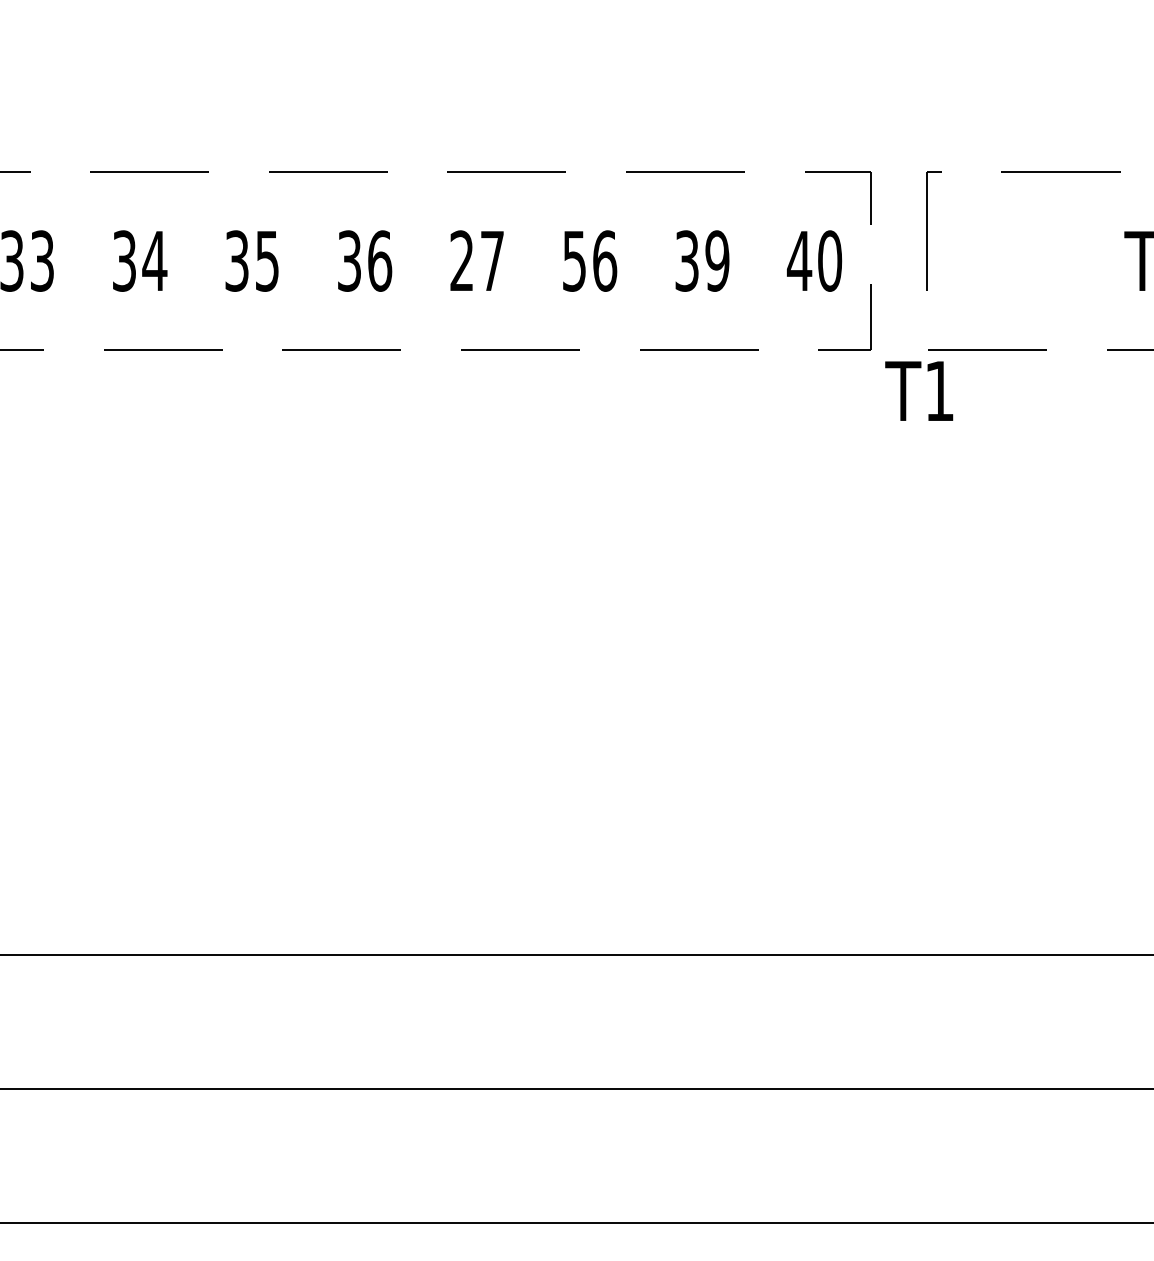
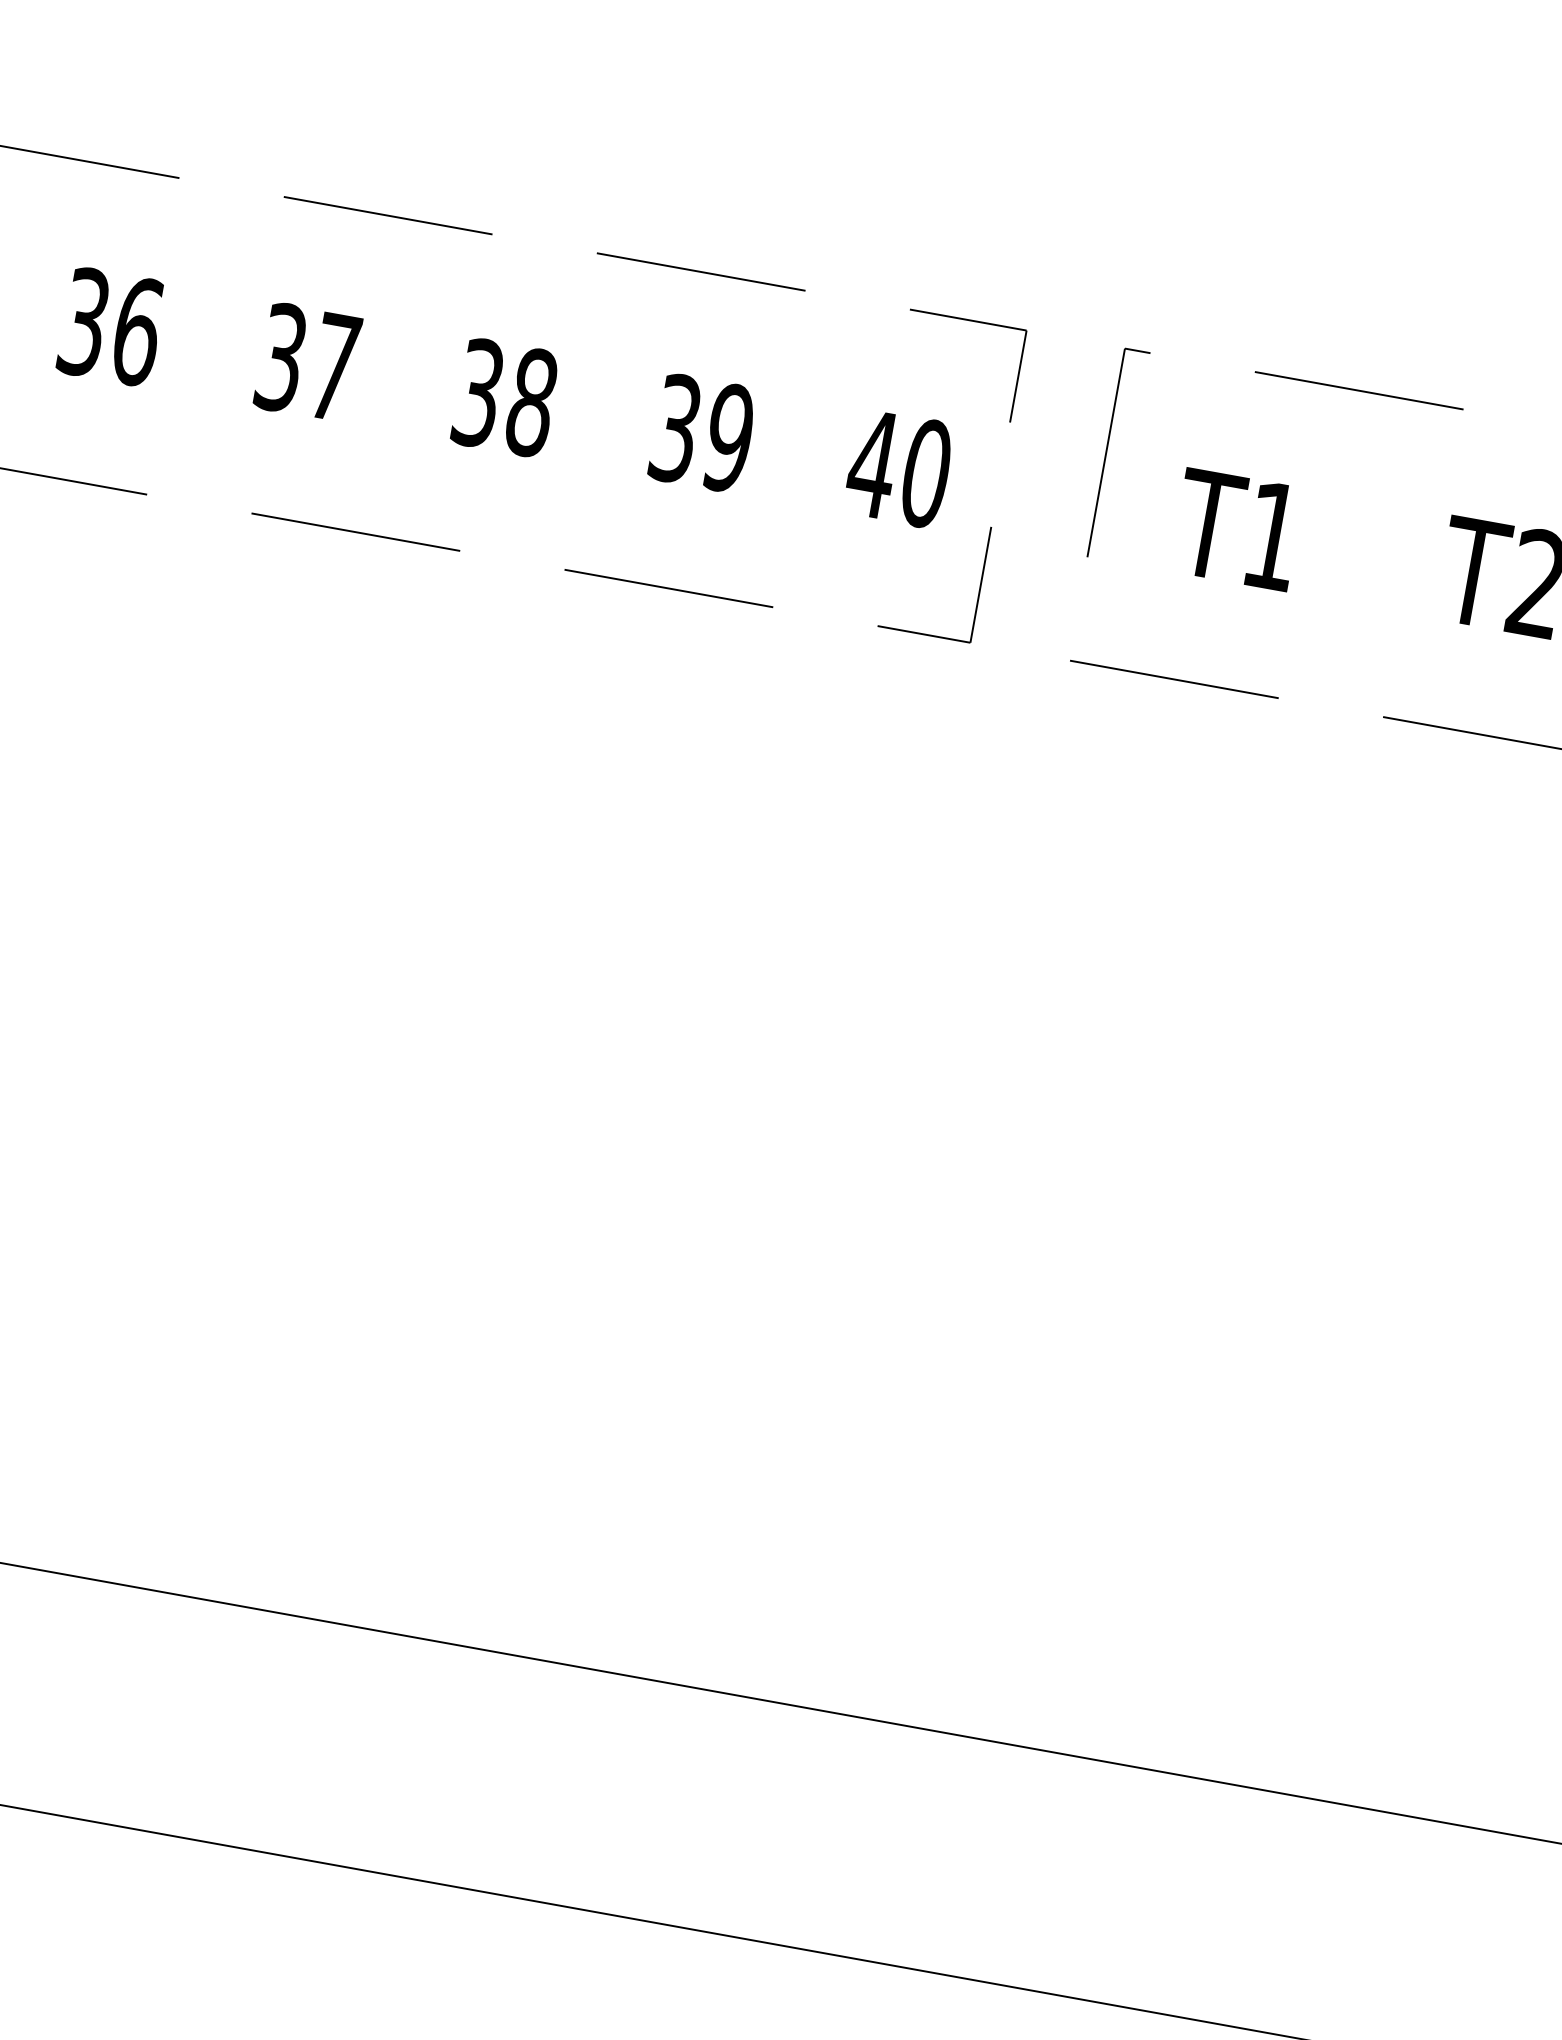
text: (461, 260) -> (280, 356), 27 -> 37
text: (590, 260) -> (506, 397), 56 -> 38
text: (919, 390) -> (1237, 528), moved

